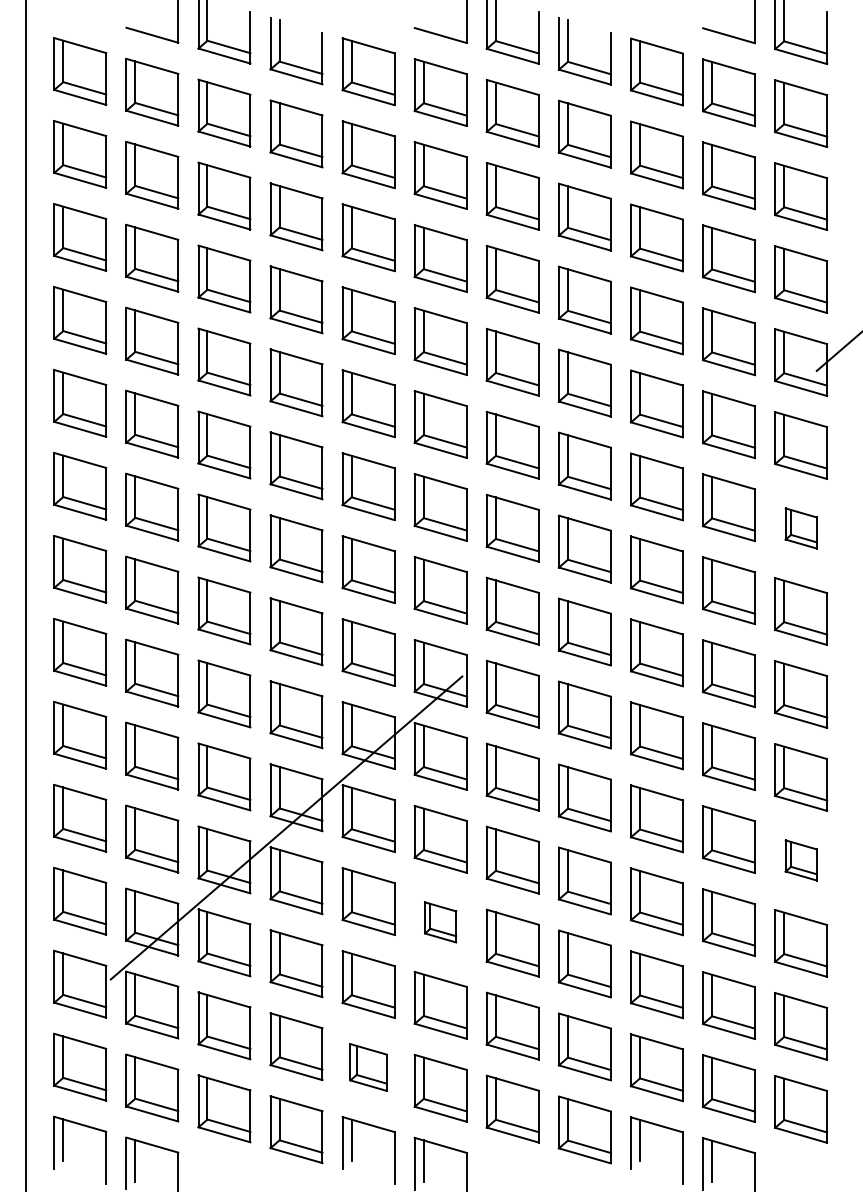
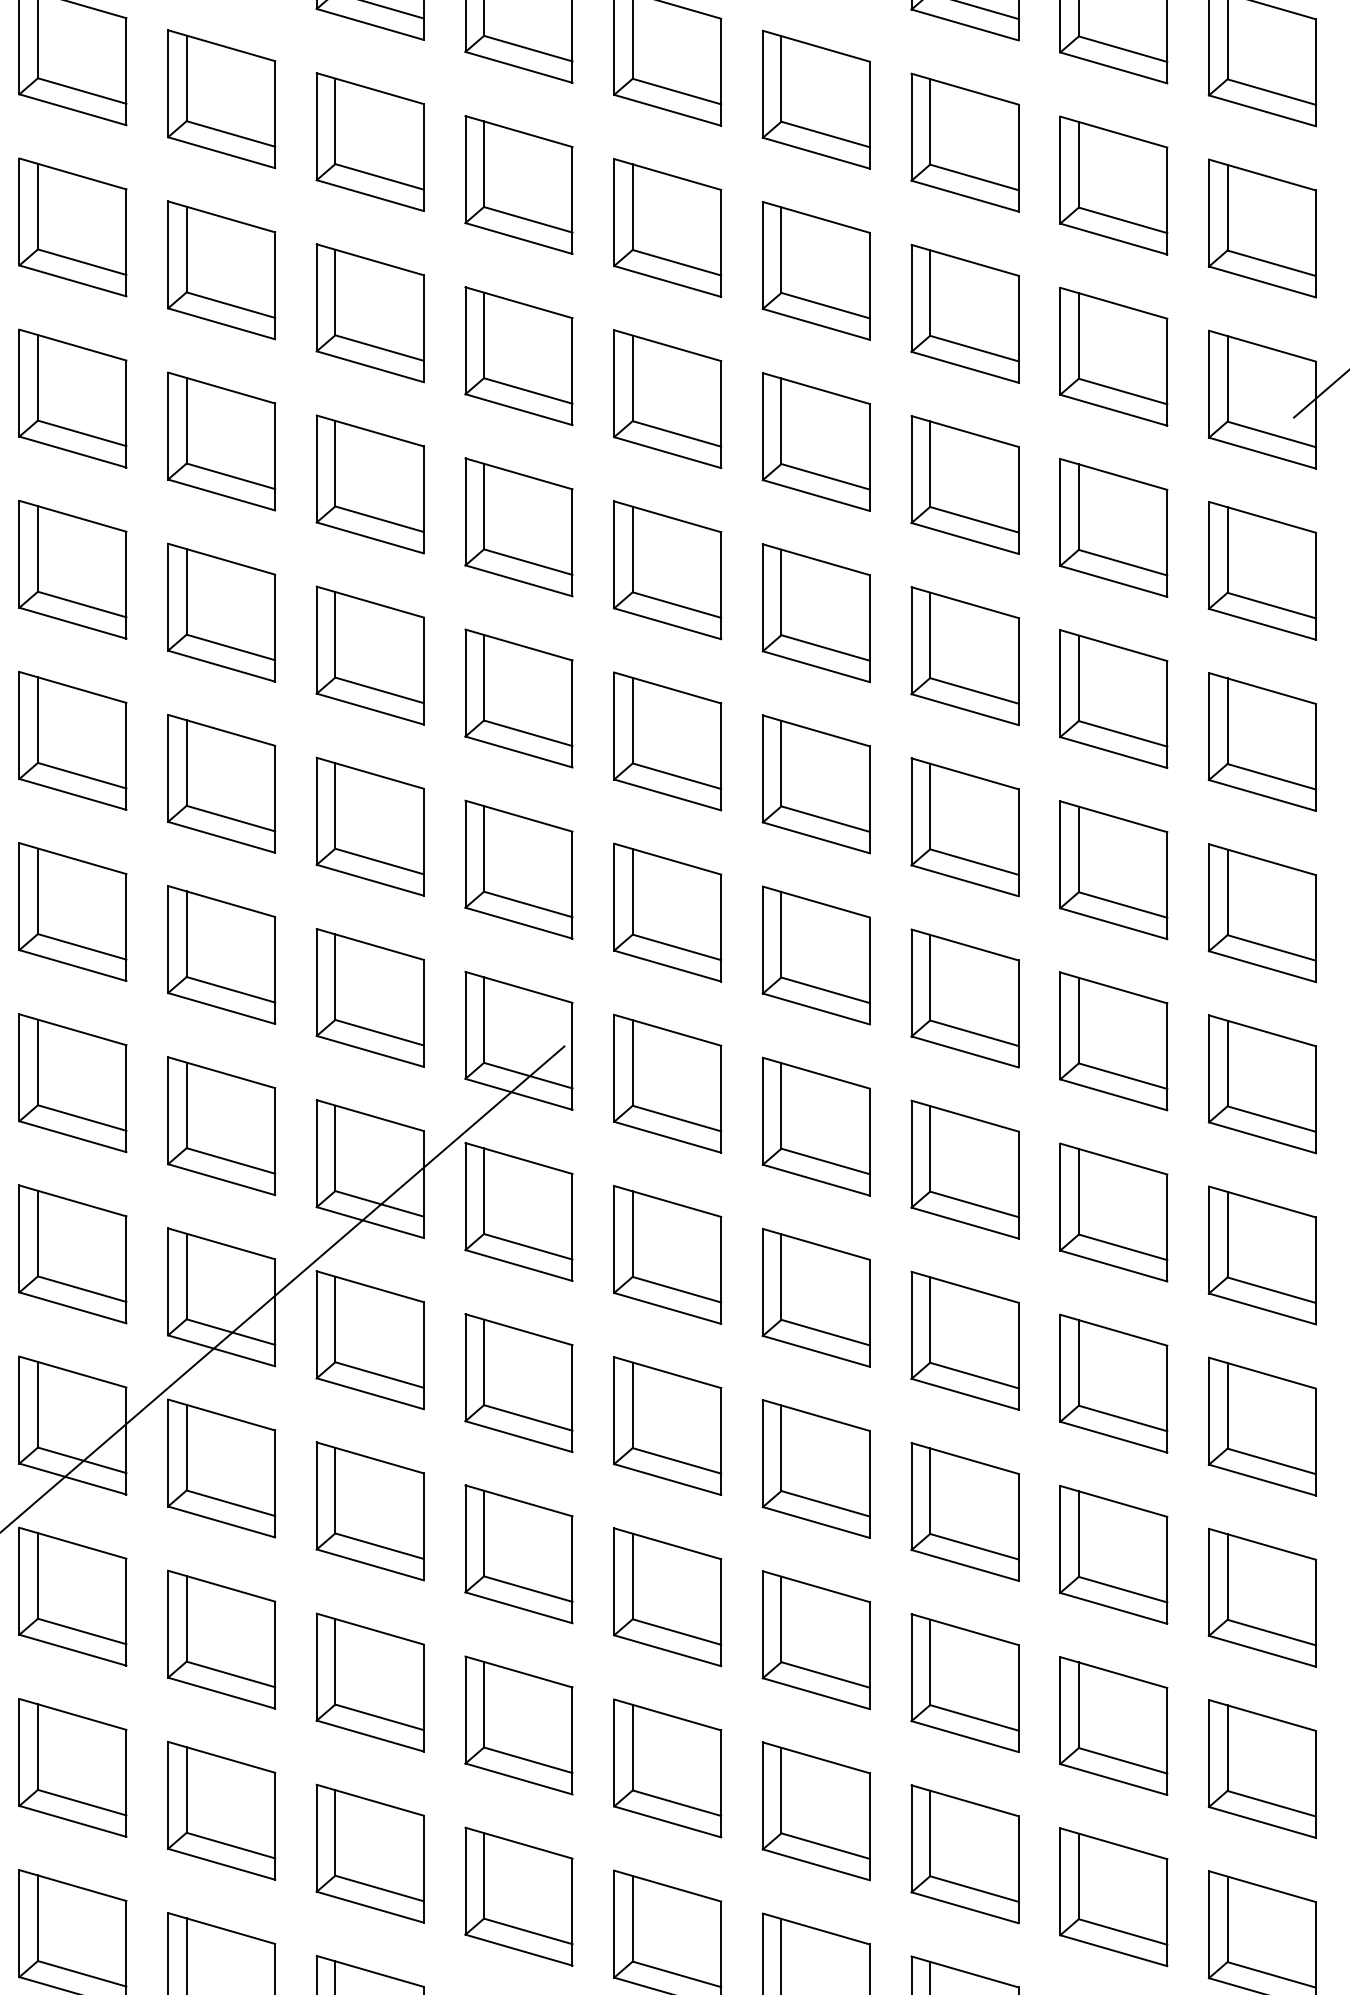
part: (801, 528) -> (1263, 741), size x1.67
part: (801, 860) -> (1263, 1426), size x1.67
part: (440, 922) -> (518, 1554), size x1.67
part: (368, 1067) -> (370, 1853), size x1.43

